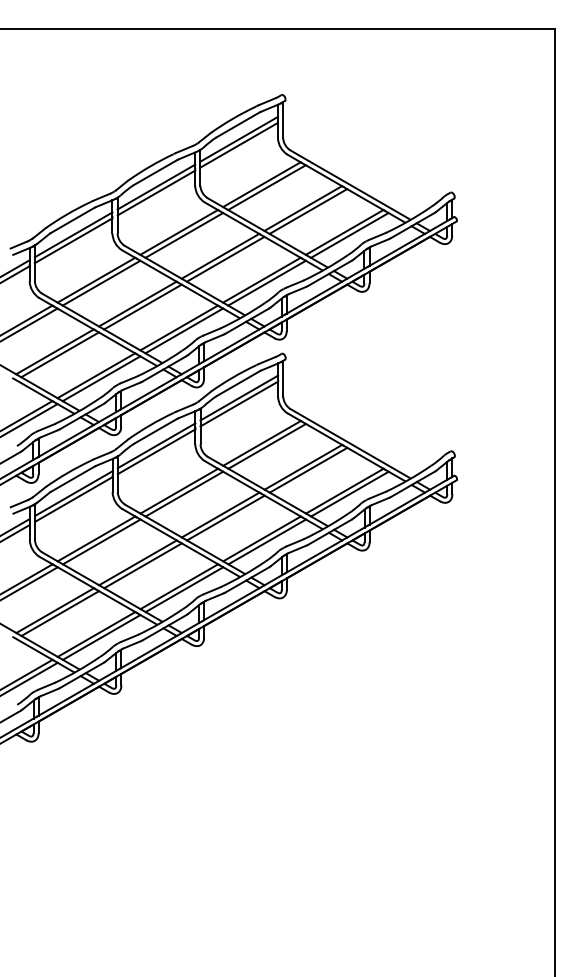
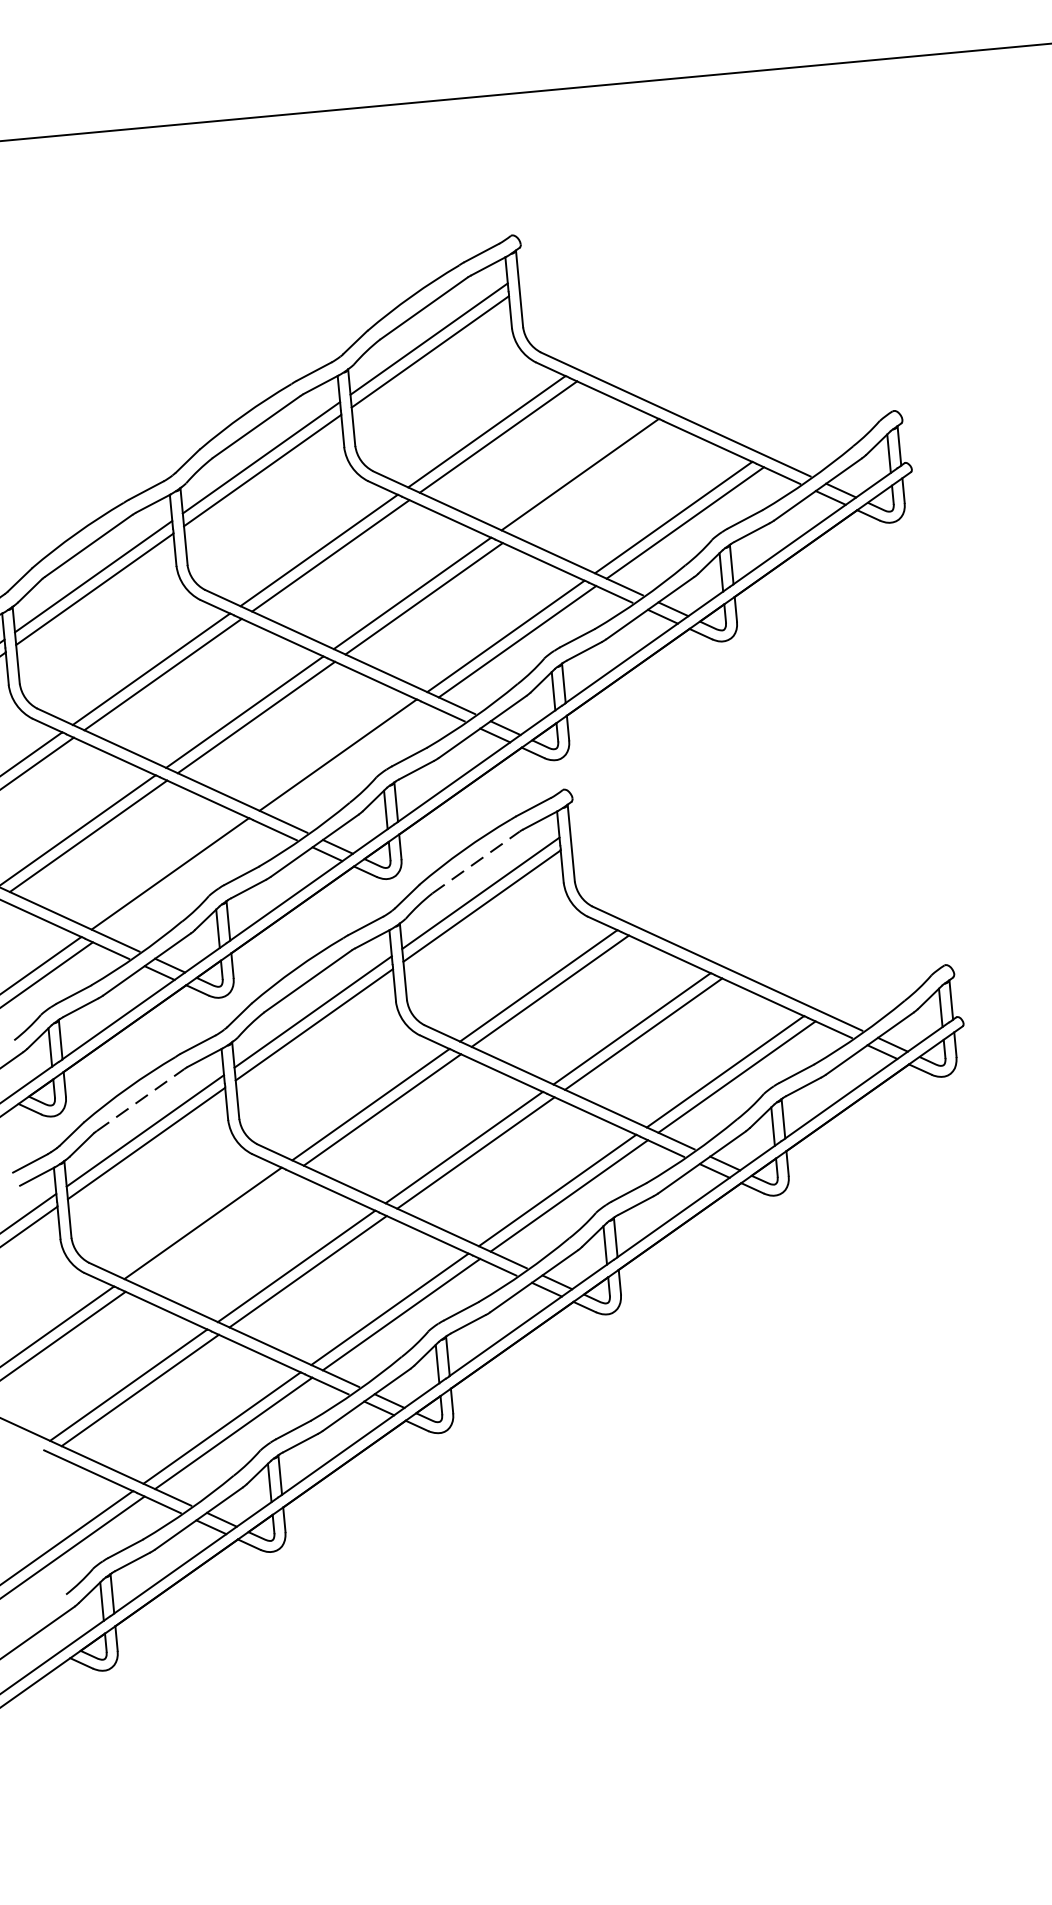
line: (308, 211) -> (592, 479), removed
line: (184, 330) -> (350, 759), removed
line: (101, 378) -> (181, 878), removed
line: (238, 383) -> (476, 862), solid -> dashed
line: (72, 479) -> (139, 1100), solid -> dashed
line: (101, 541) -> (214, 1227), removed

